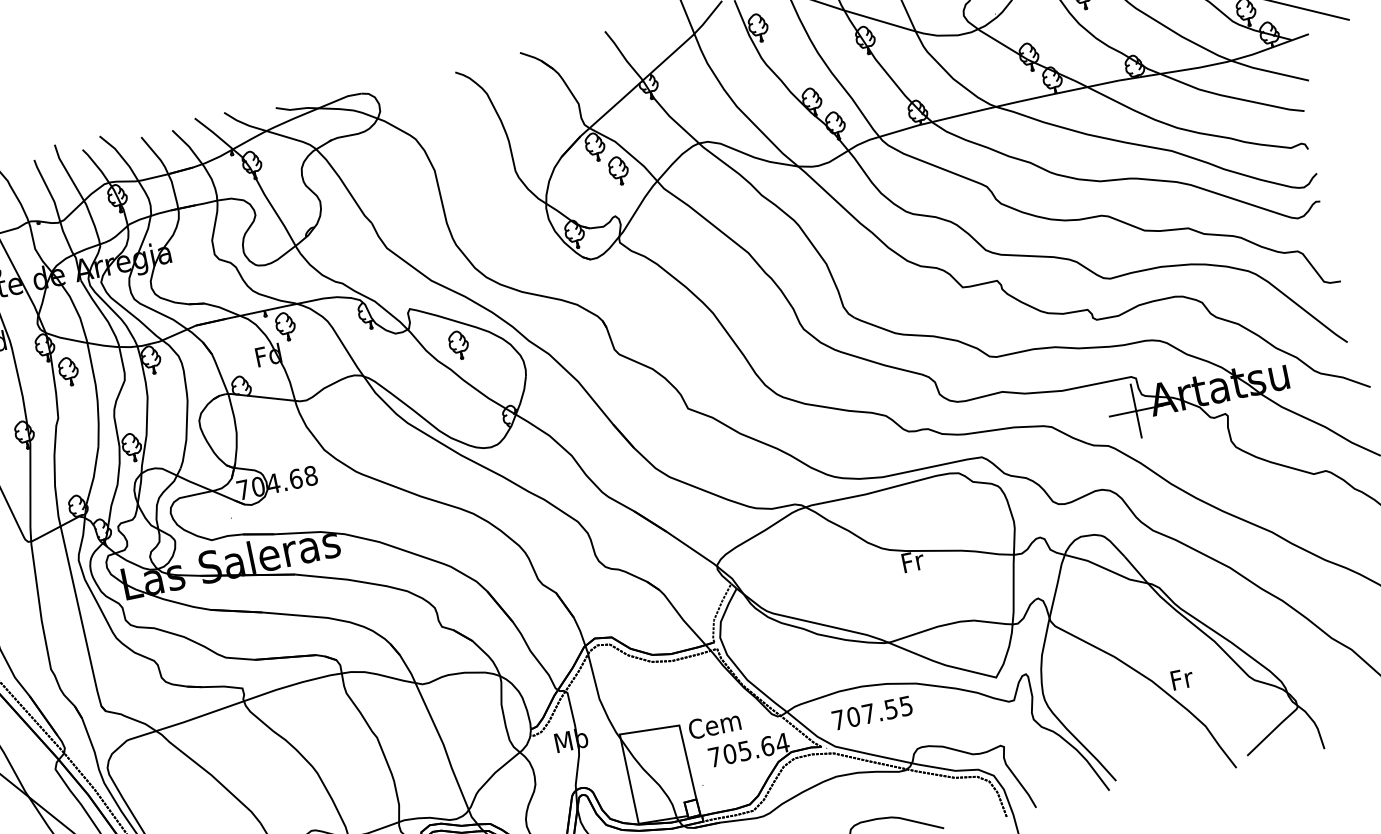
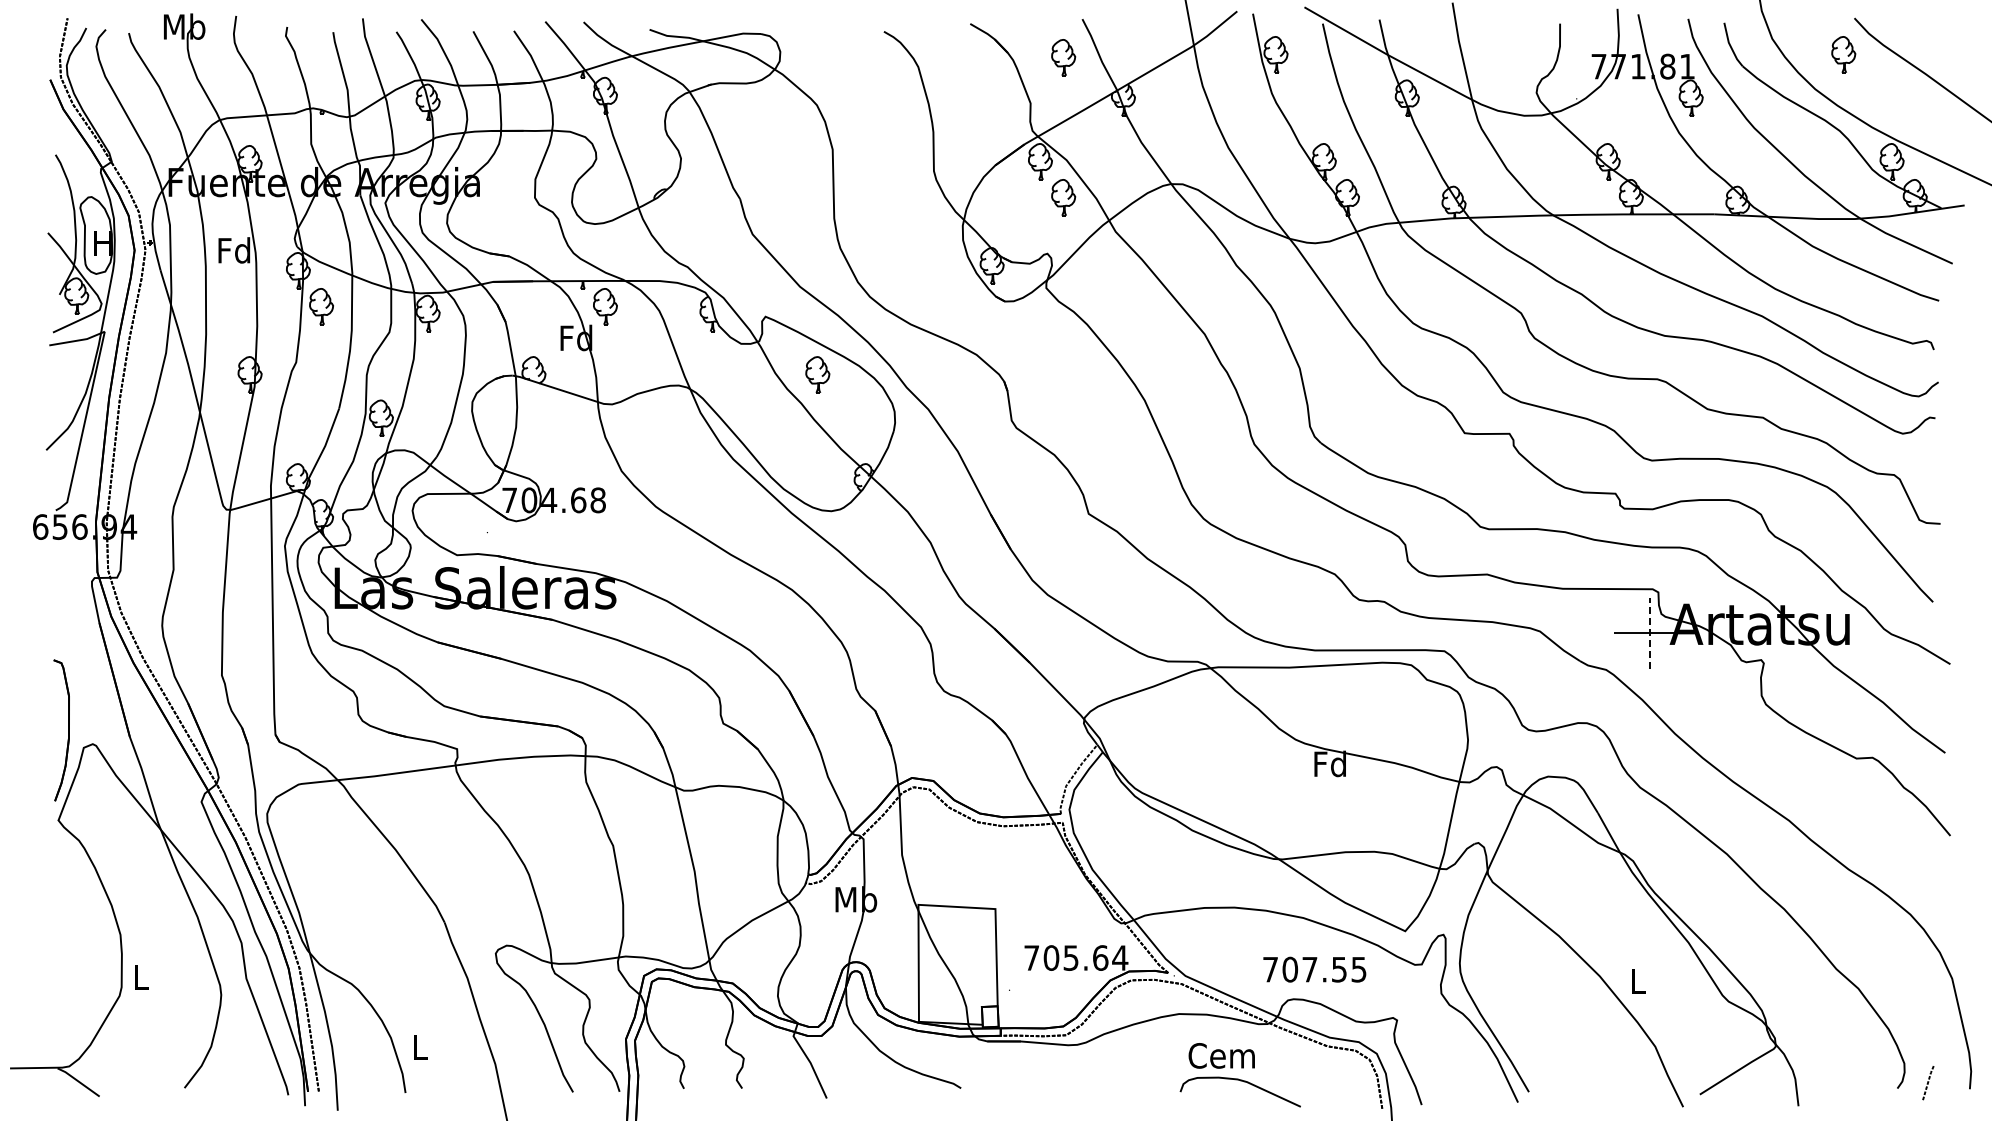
part: (596, 63) -> (1063, 57), added
line: (1136, 411) -> (1650, 633), solid -> dashed
text: (911, 561) -> (1329, 763), Fr -> Fd
text: (1182, 679) -> (1638, 981), Fr -> L
text: (872, 713) -> (1314, 969), moved
text: (714, 724) -> (1221, 1055), moved

